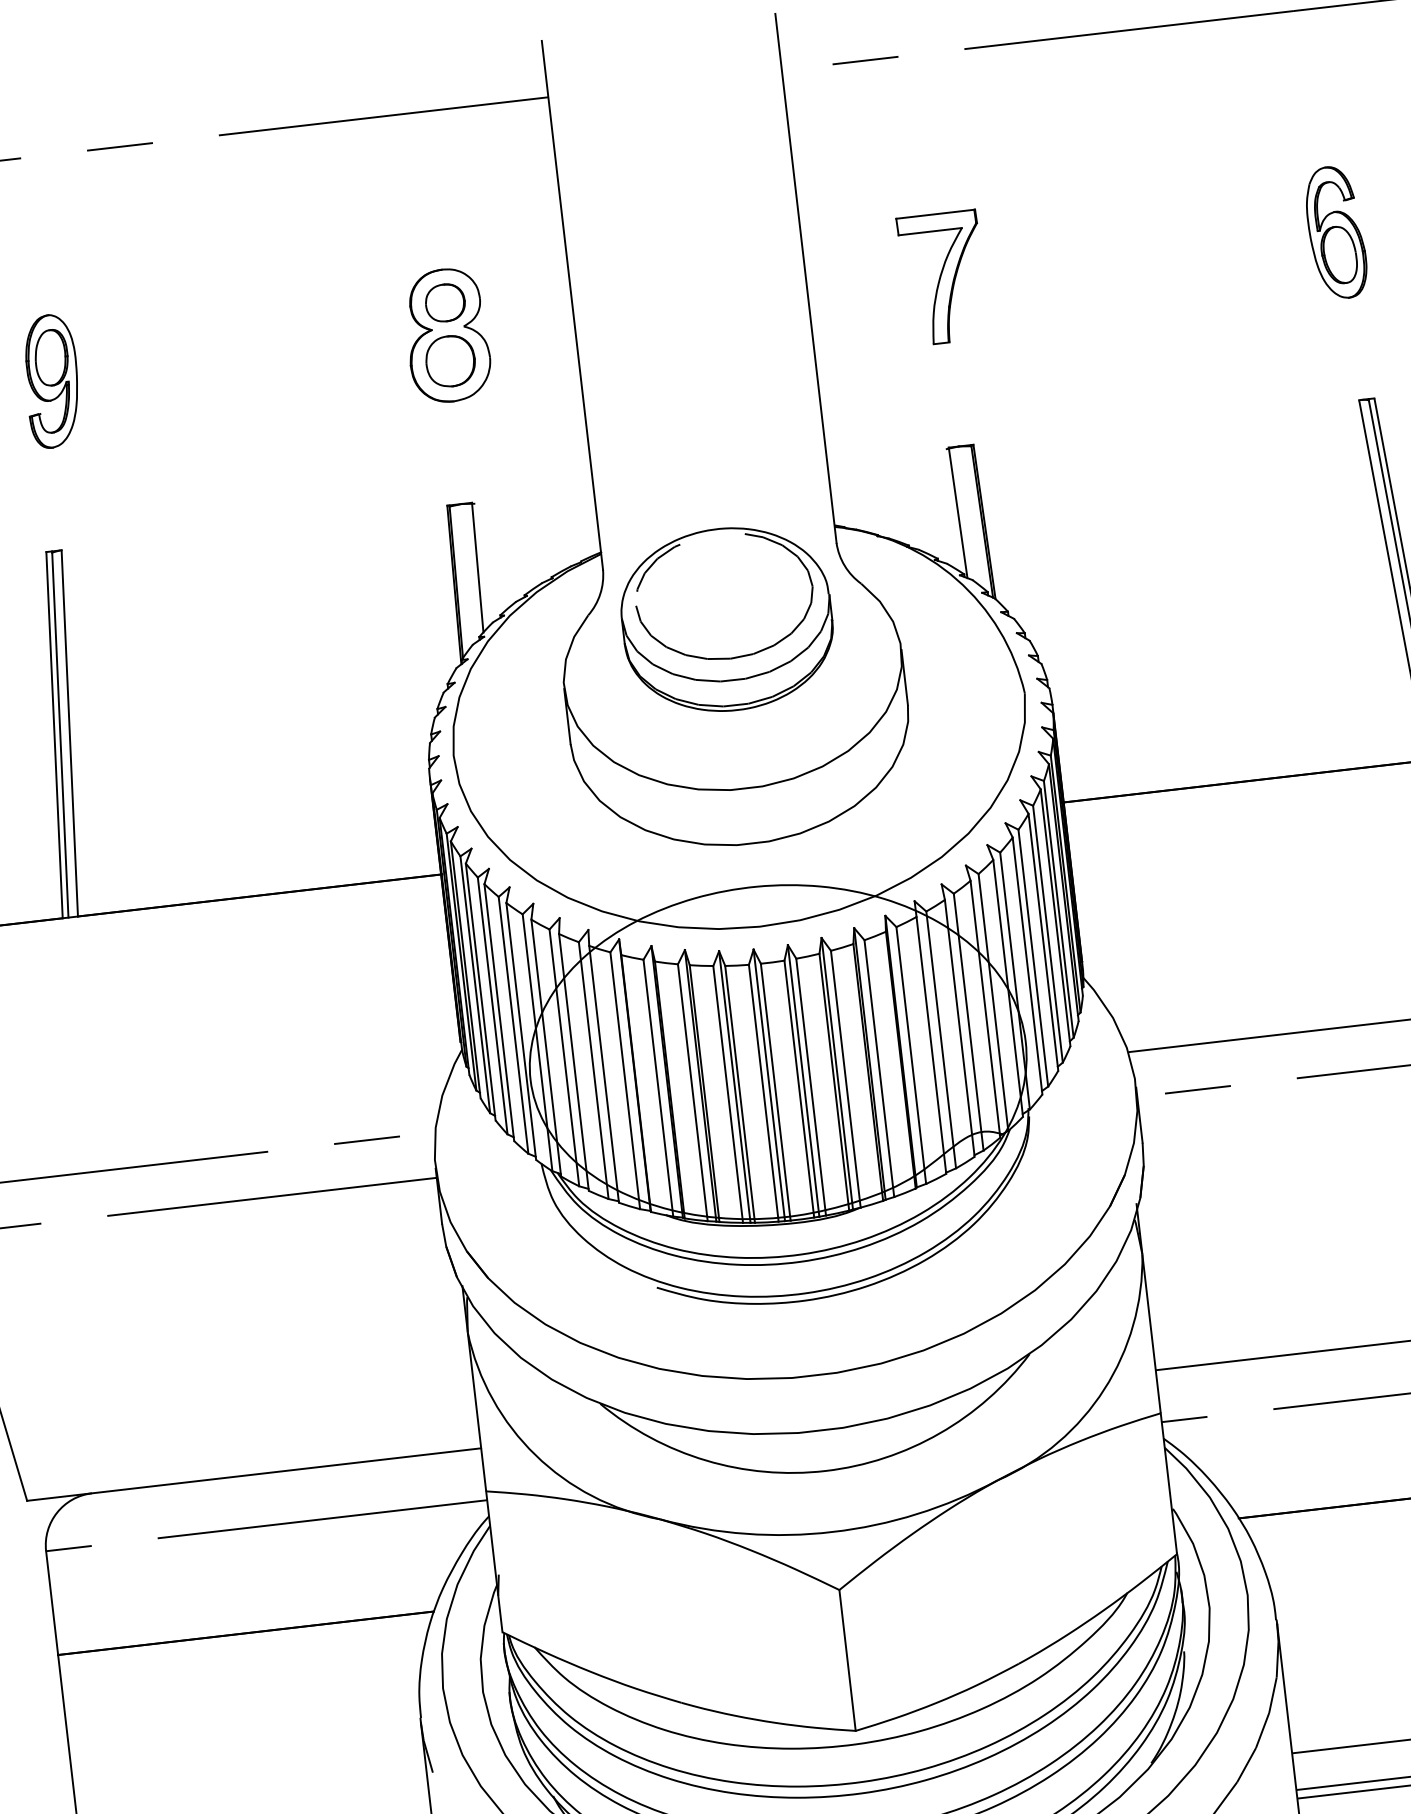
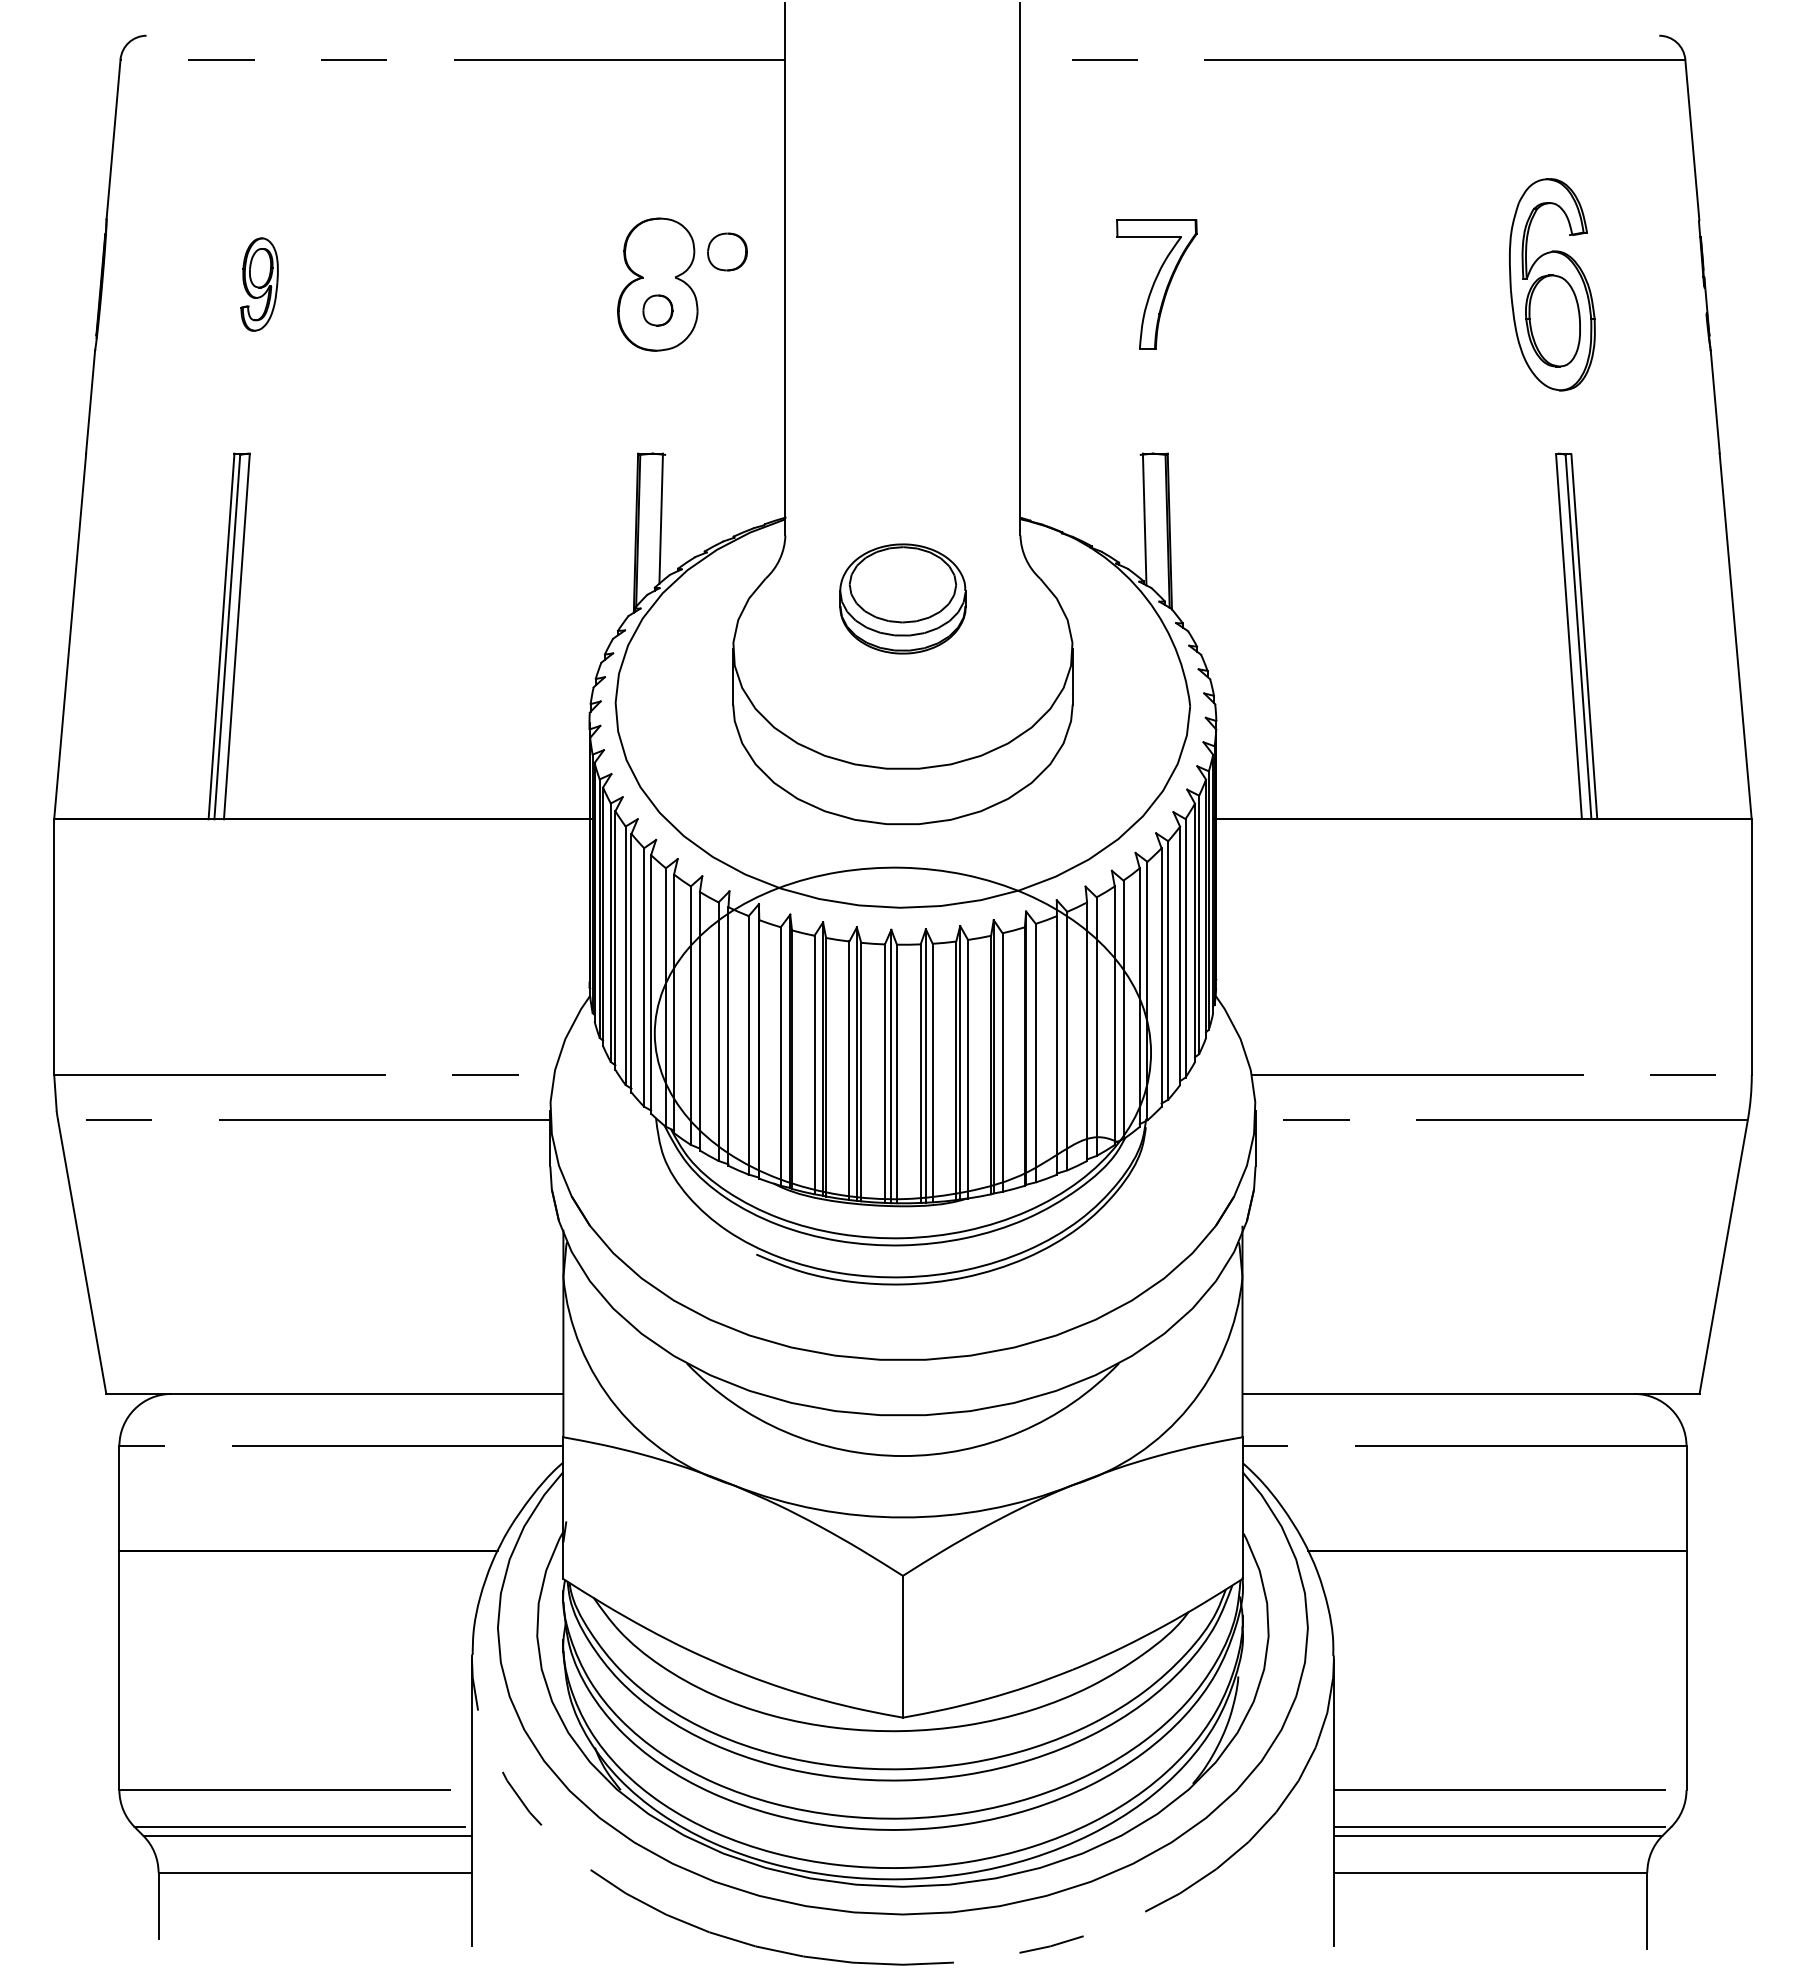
part: (1336, 232) -> (1552, 284), size x1.6
part: (445, 302) -> (727, 251), moved
part: (450, 361) -> (657, 310), size x0.6
part: (51, 381) -> (259, 284), size x0.7
part: (726, 619) -> (902, 598), size x0.6

